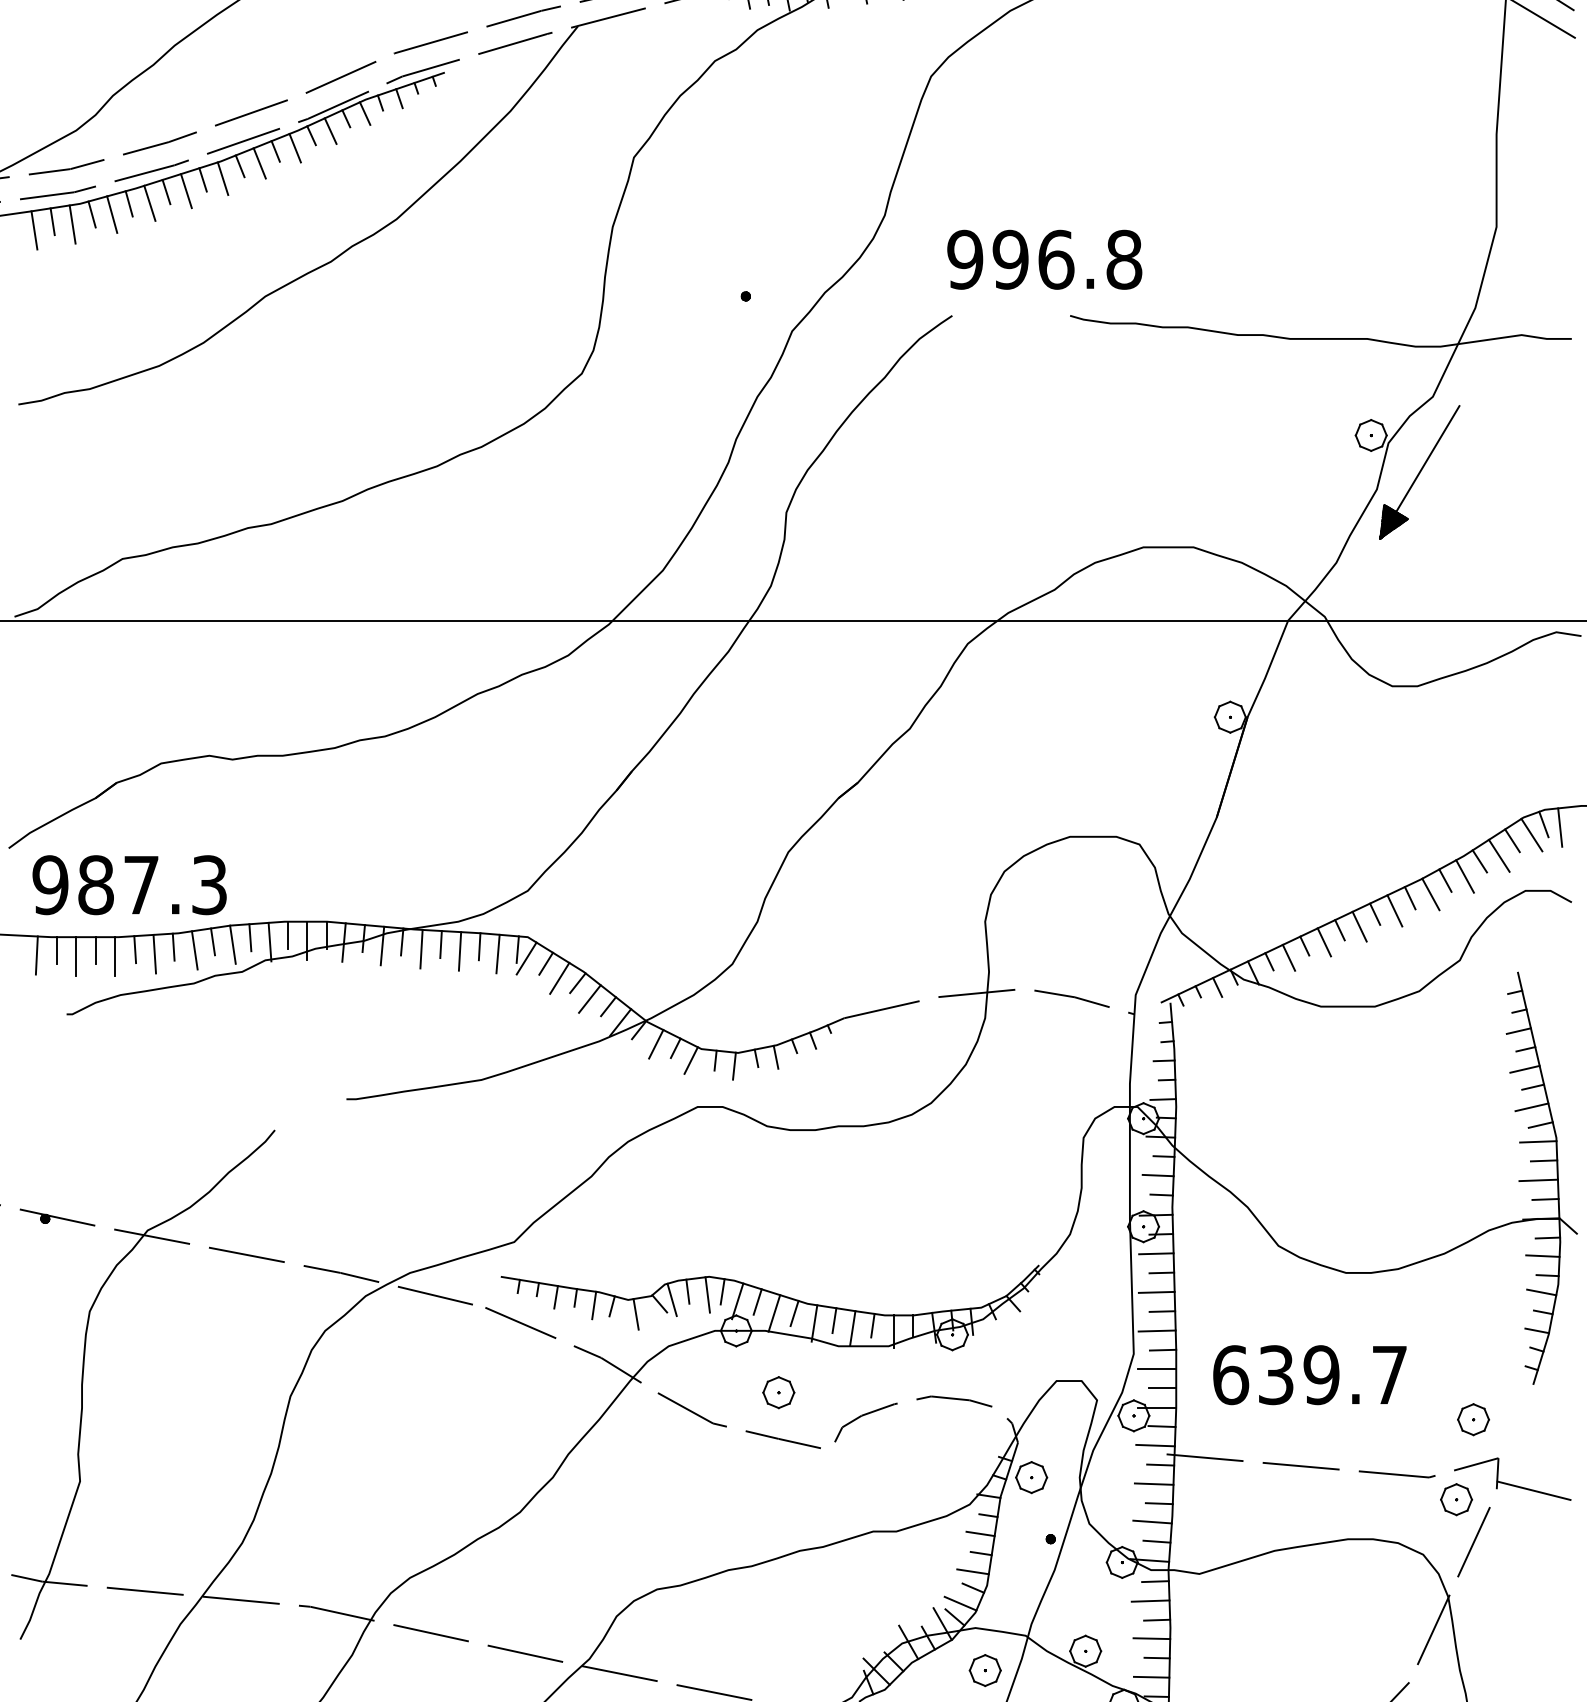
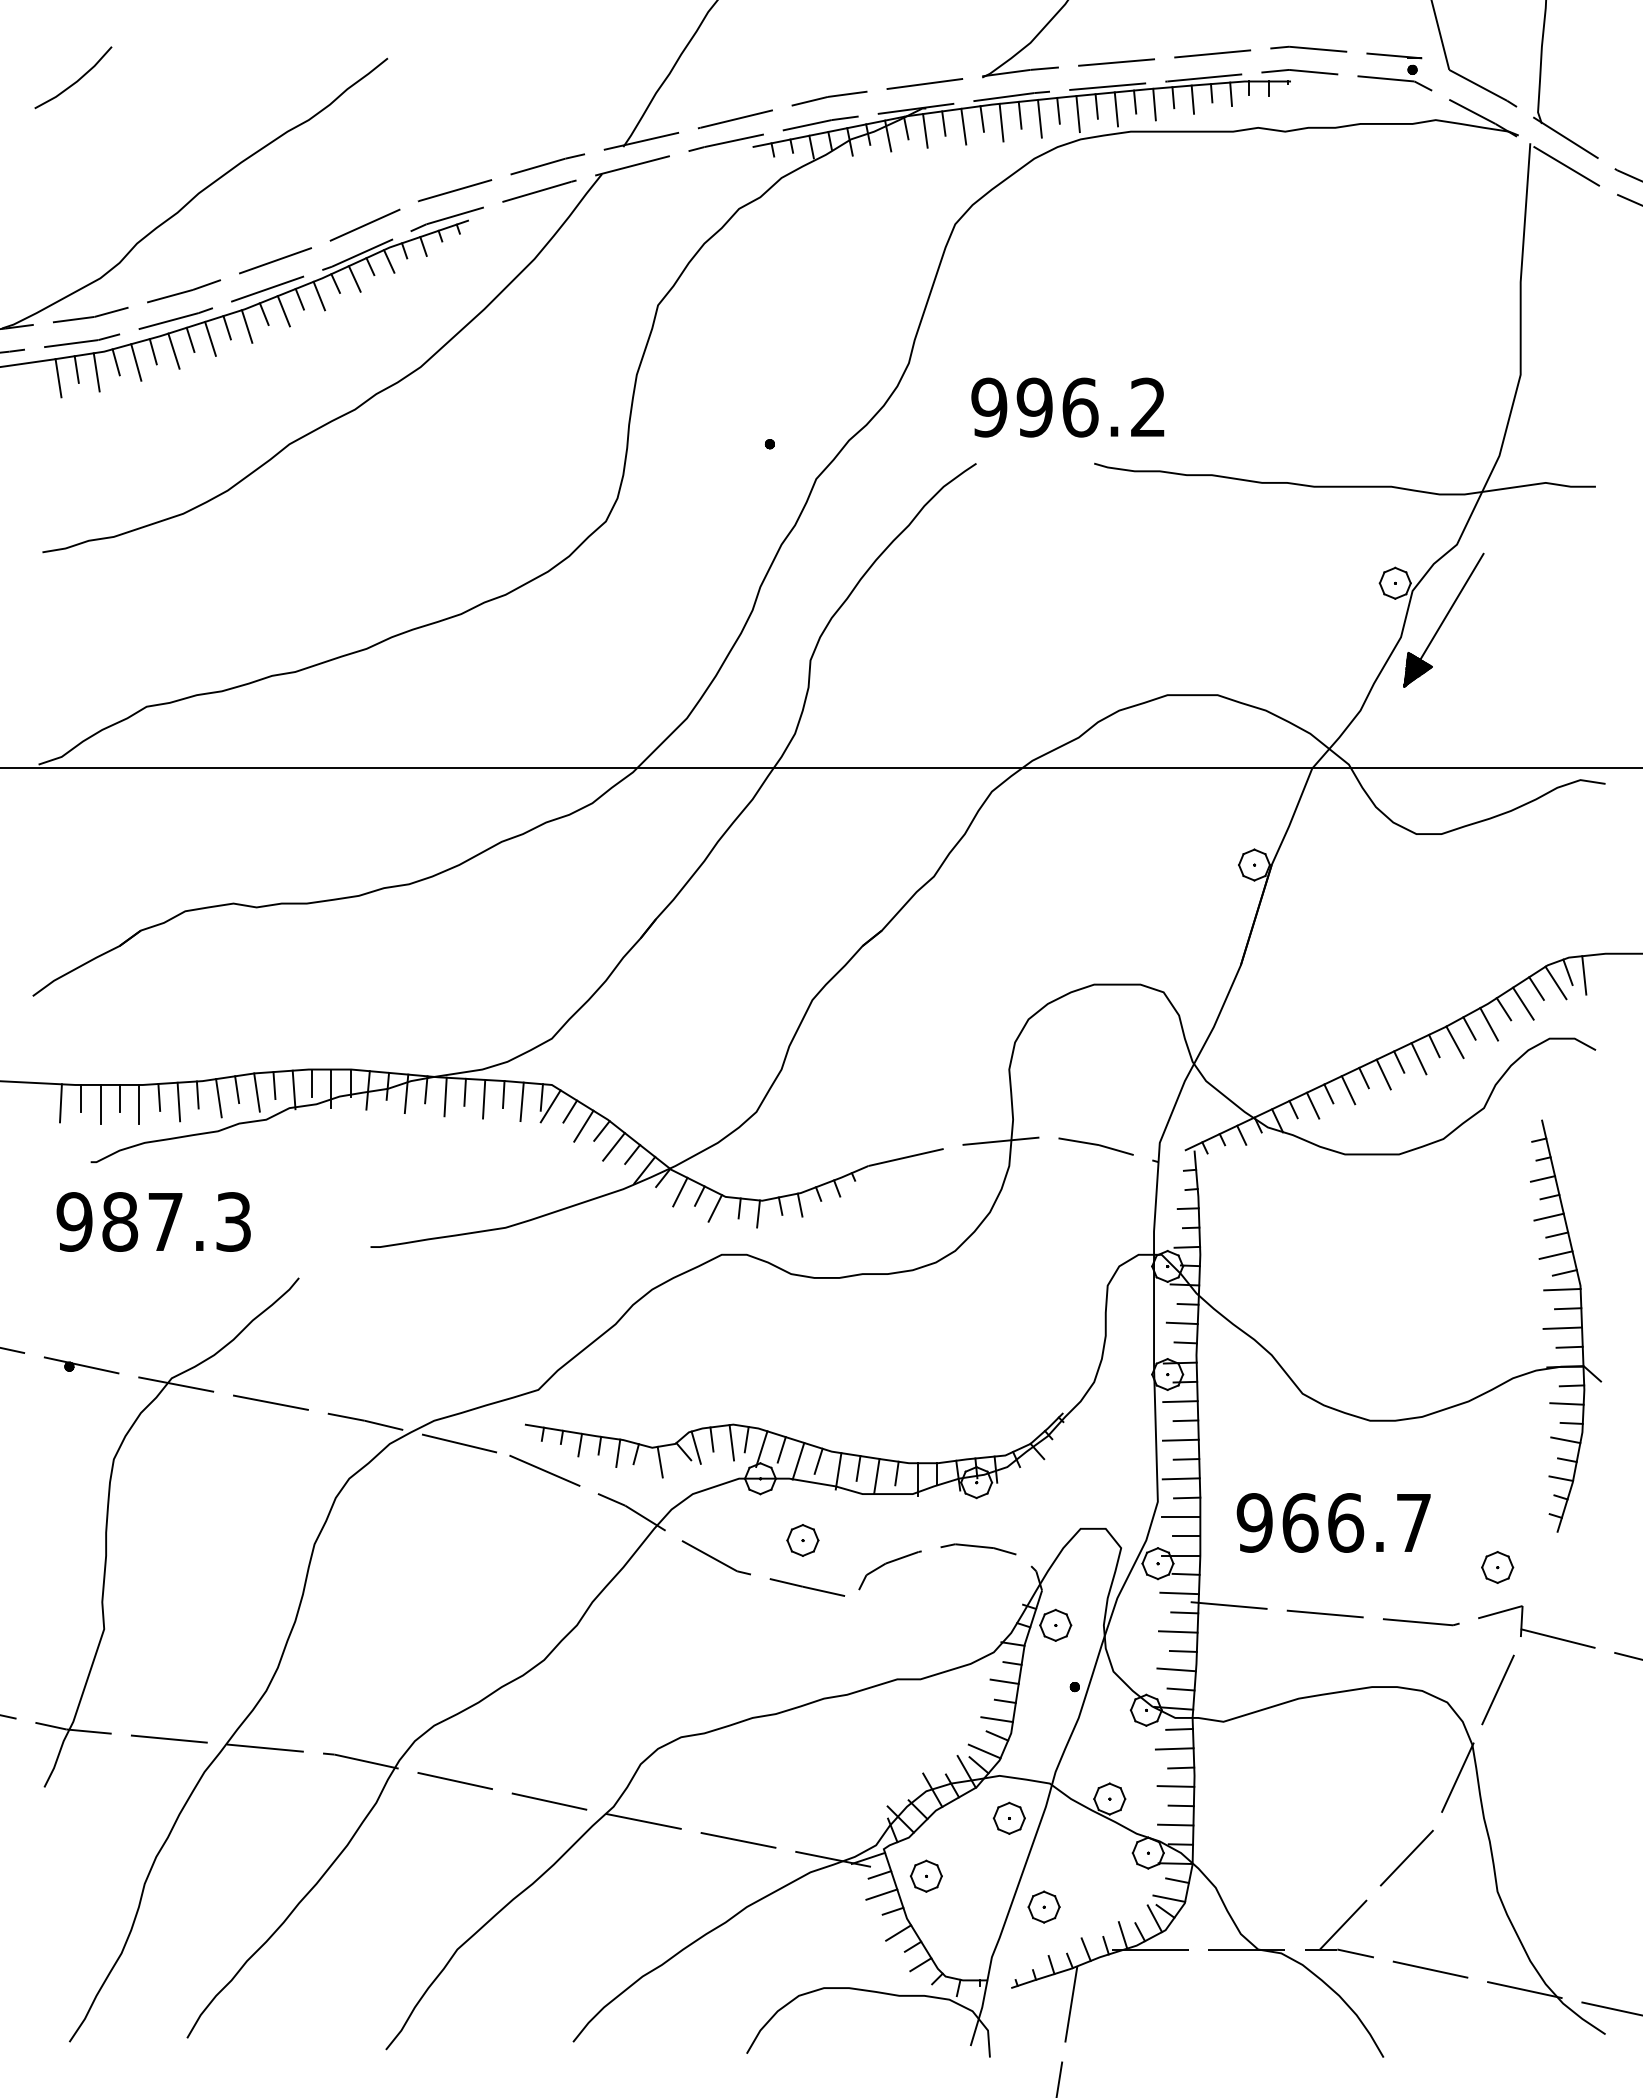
text: (1124, 259) -> (1148, 407), 996.8 -> 996.2
text: (129, 884) -> (153, 1221), moved
text: (1276, 1374) -> (1300, 1522), 639.7 -> 966.7
part: (1456, 1499) -> (1480, 1647), removed

